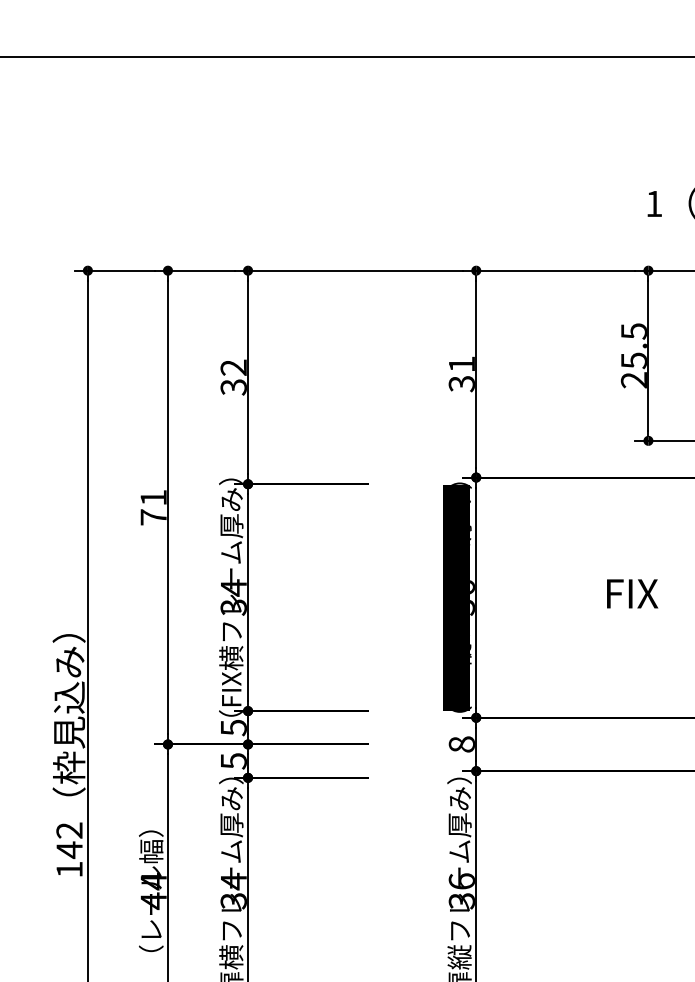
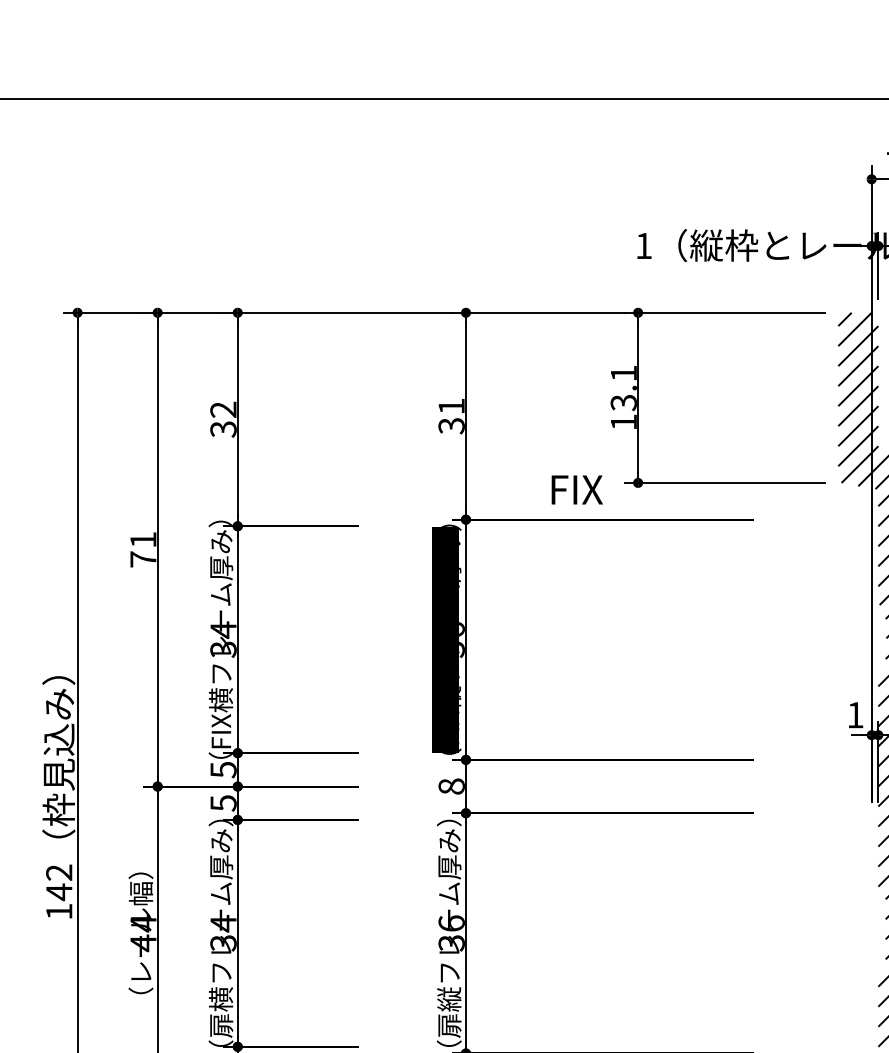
text: (633, 355) -> (623, 397), 25.5 -> 13.1
text: (631, 593) -> (576, 489), moved

